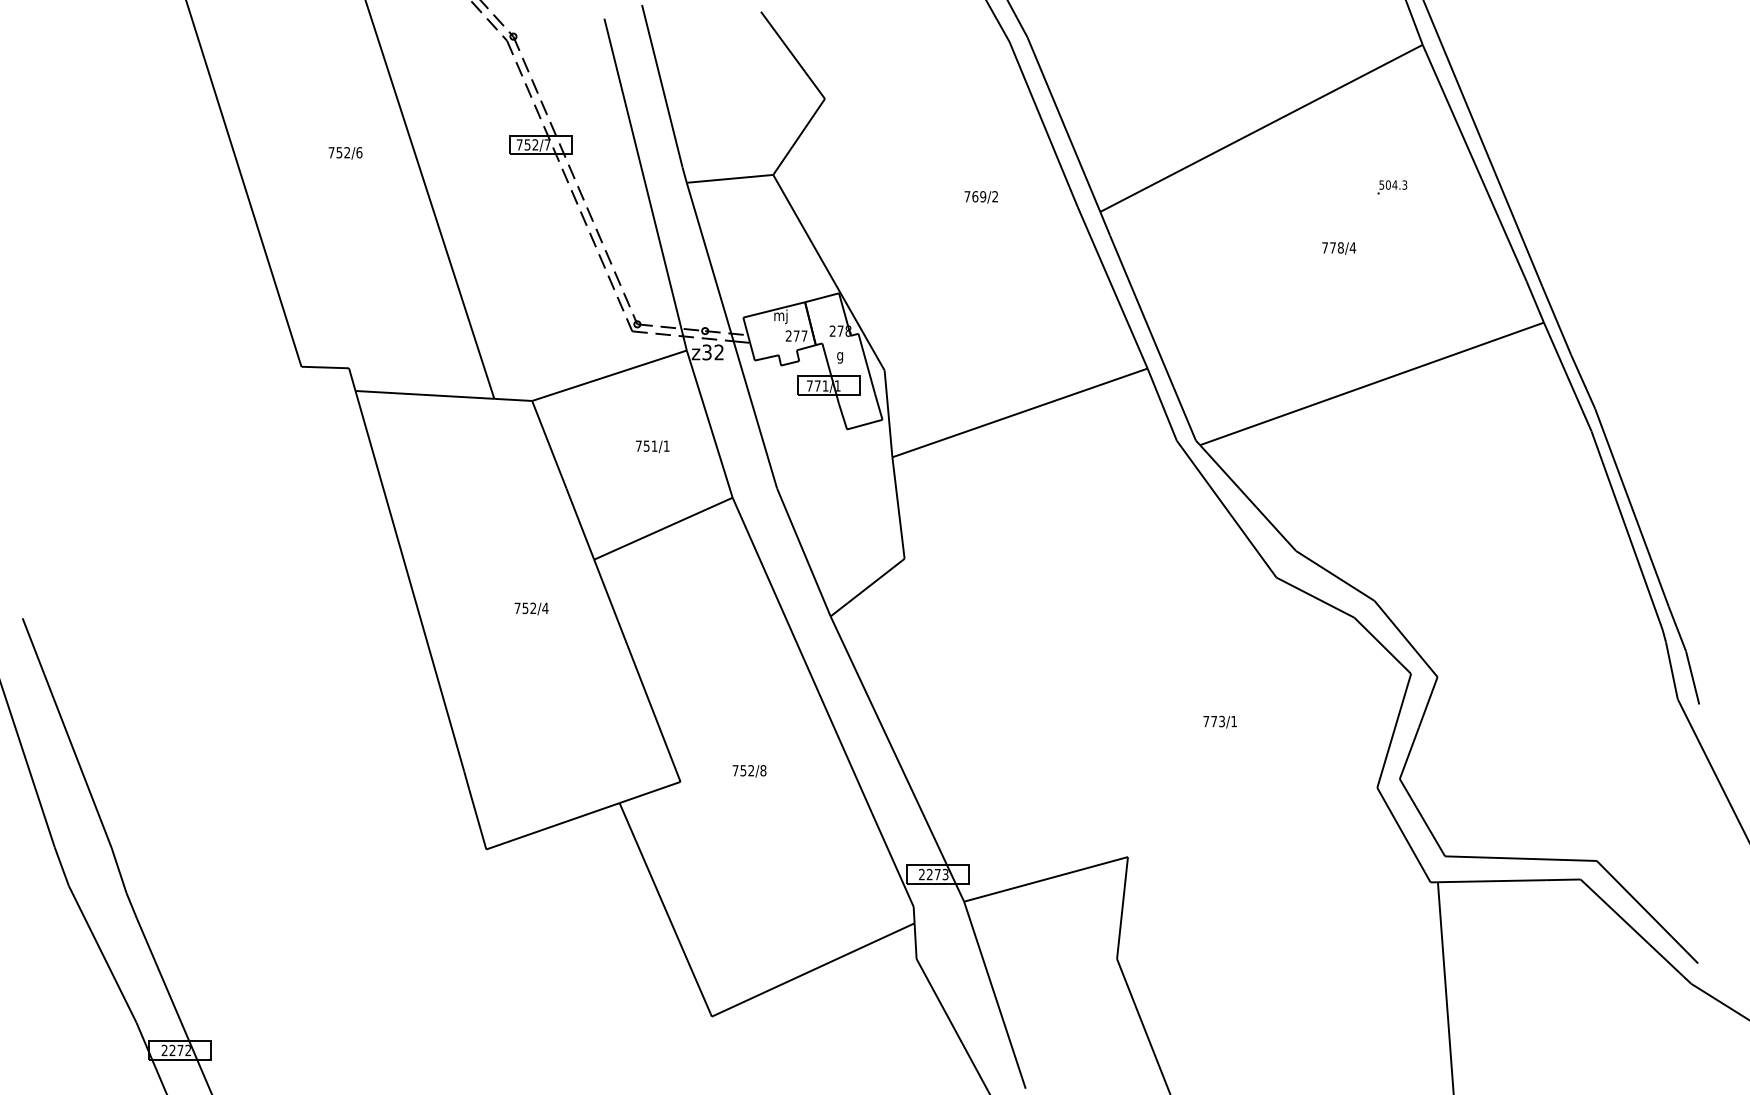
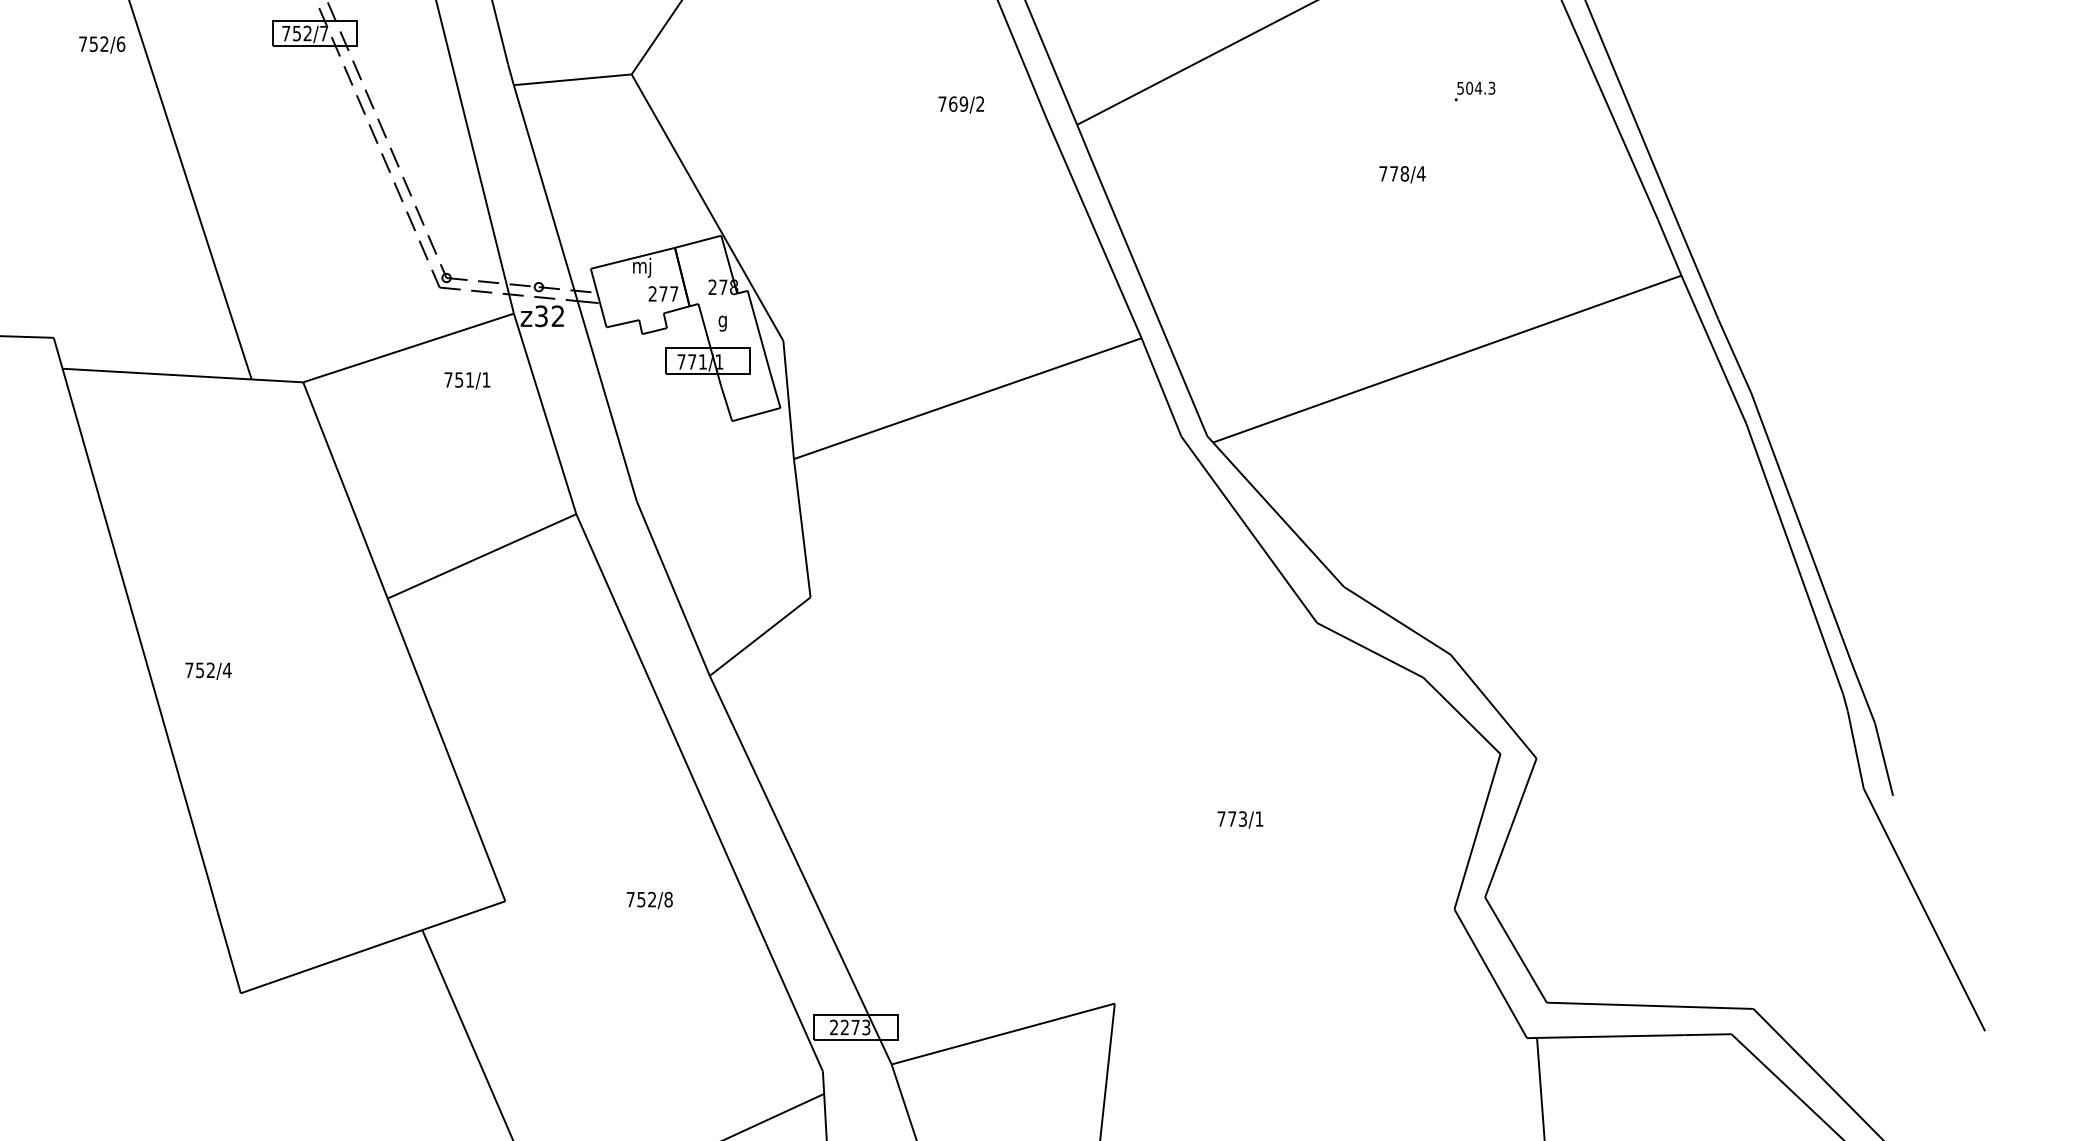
text: (345, 153) -> (102, 45), moved
text: (980, 197) -> (960, 105), moved
text: (652, 446) -> (467, 380), moved
text: (531, 608) -> (208, 670), moved
text: (749, 771) -> (649, 900), moved

